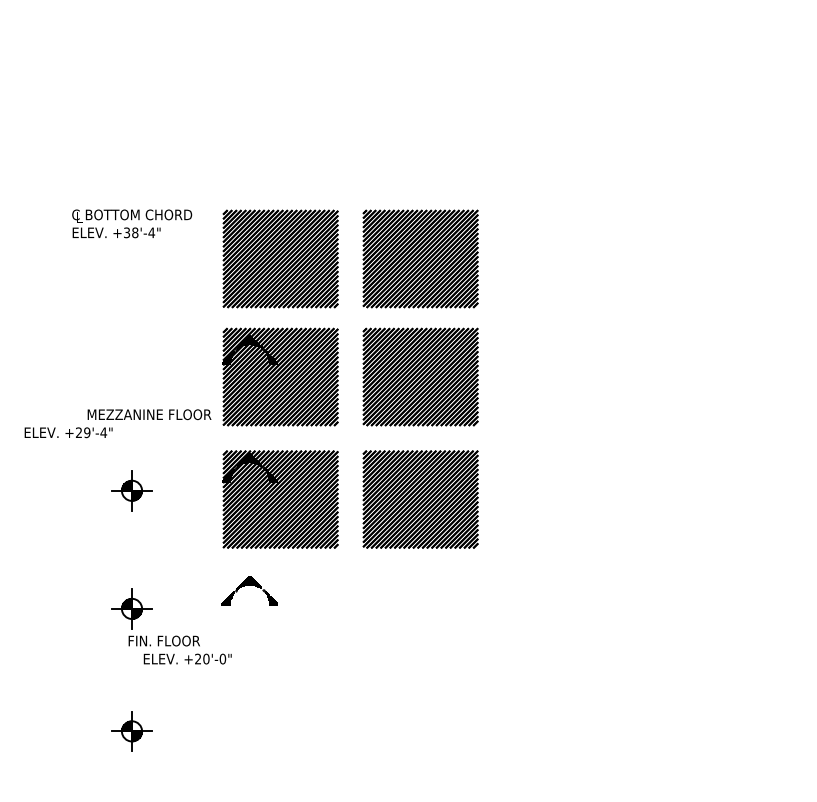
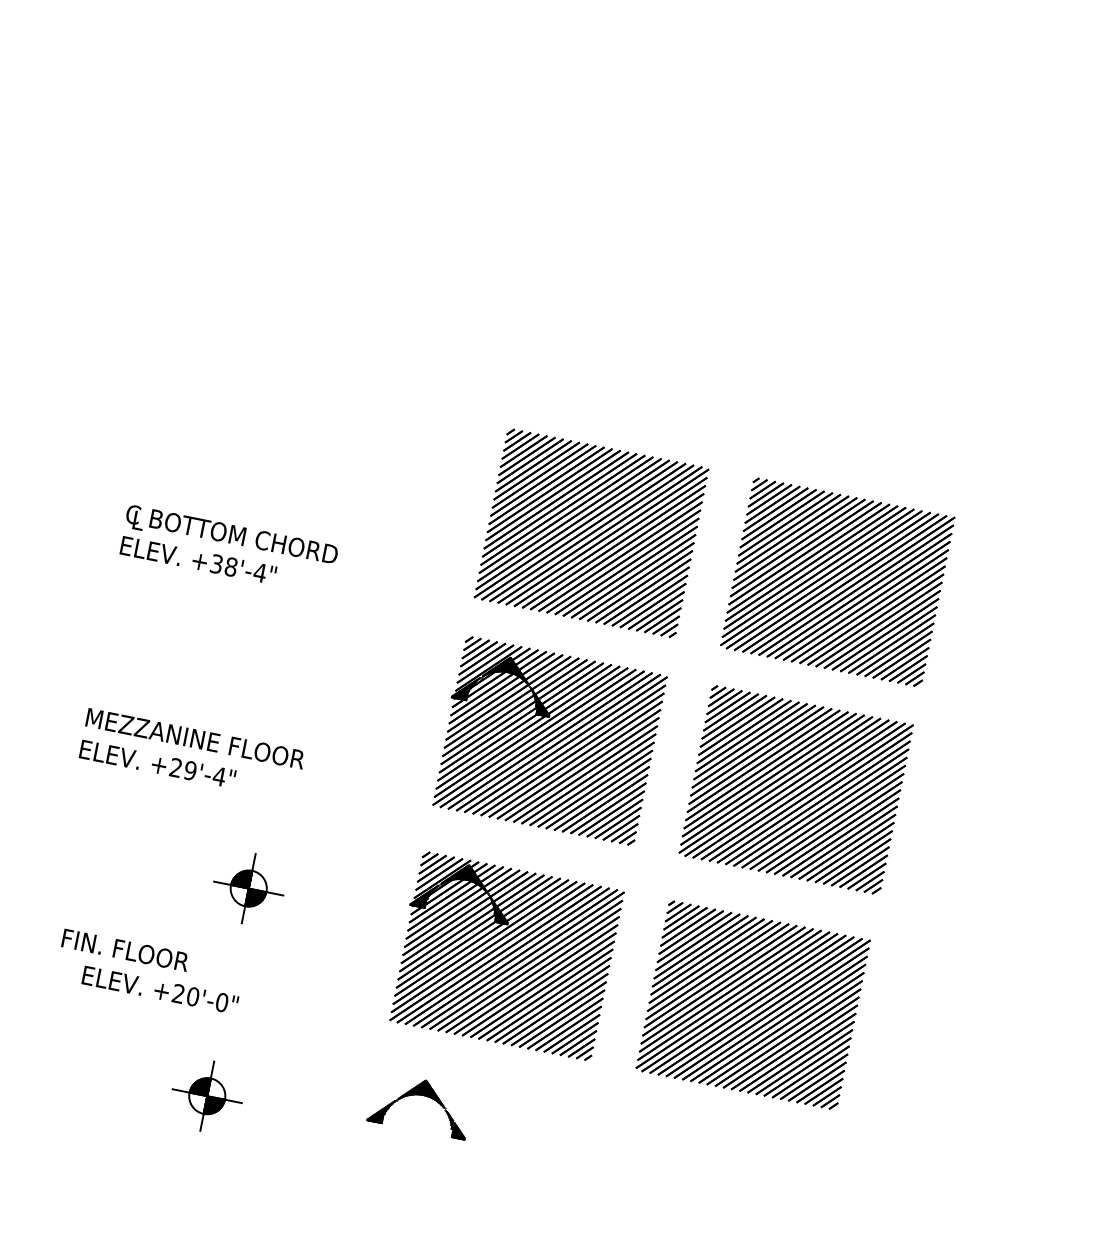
text: (132, 223) -> (229, 549), moved
text: (149, 414) -> (195, 738), moved
text: (179, 649) -> (149, 970), moved

